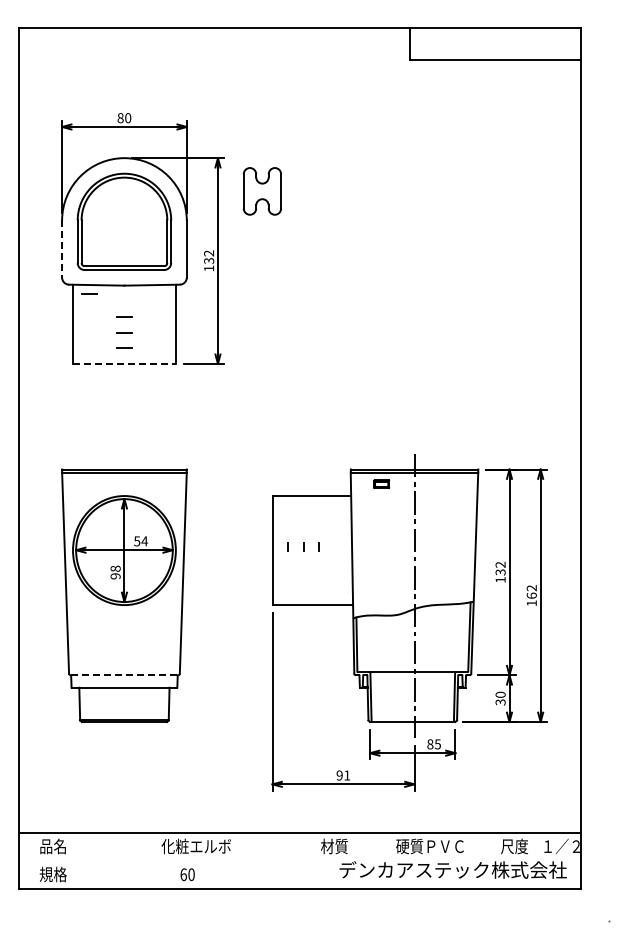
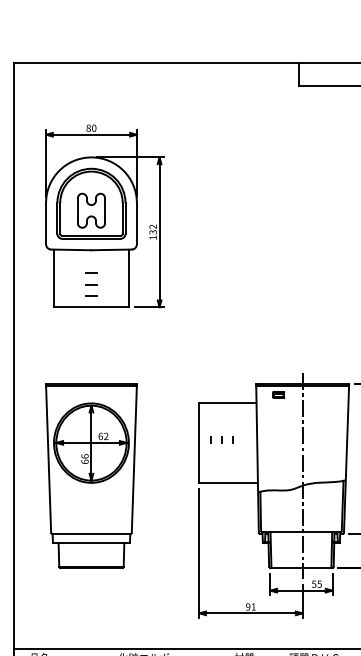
part: (261, 191) -> (90, 210), moved
line: (62, 249) -> (46, 223), dashed -> solid
line: (89, 293) -> (66, 255), removed
line: (124, 363) -> (91, 306), dashed -> solid
text: (141, 541) -> (103, 436), 54 -> 62
text: (115, 572) -> (84, 459), 98 -> 66
line: (124, 675) -> (91, 534), dashed -> solid
text: (430, 744) -> (314, 584), 85 -> 55

